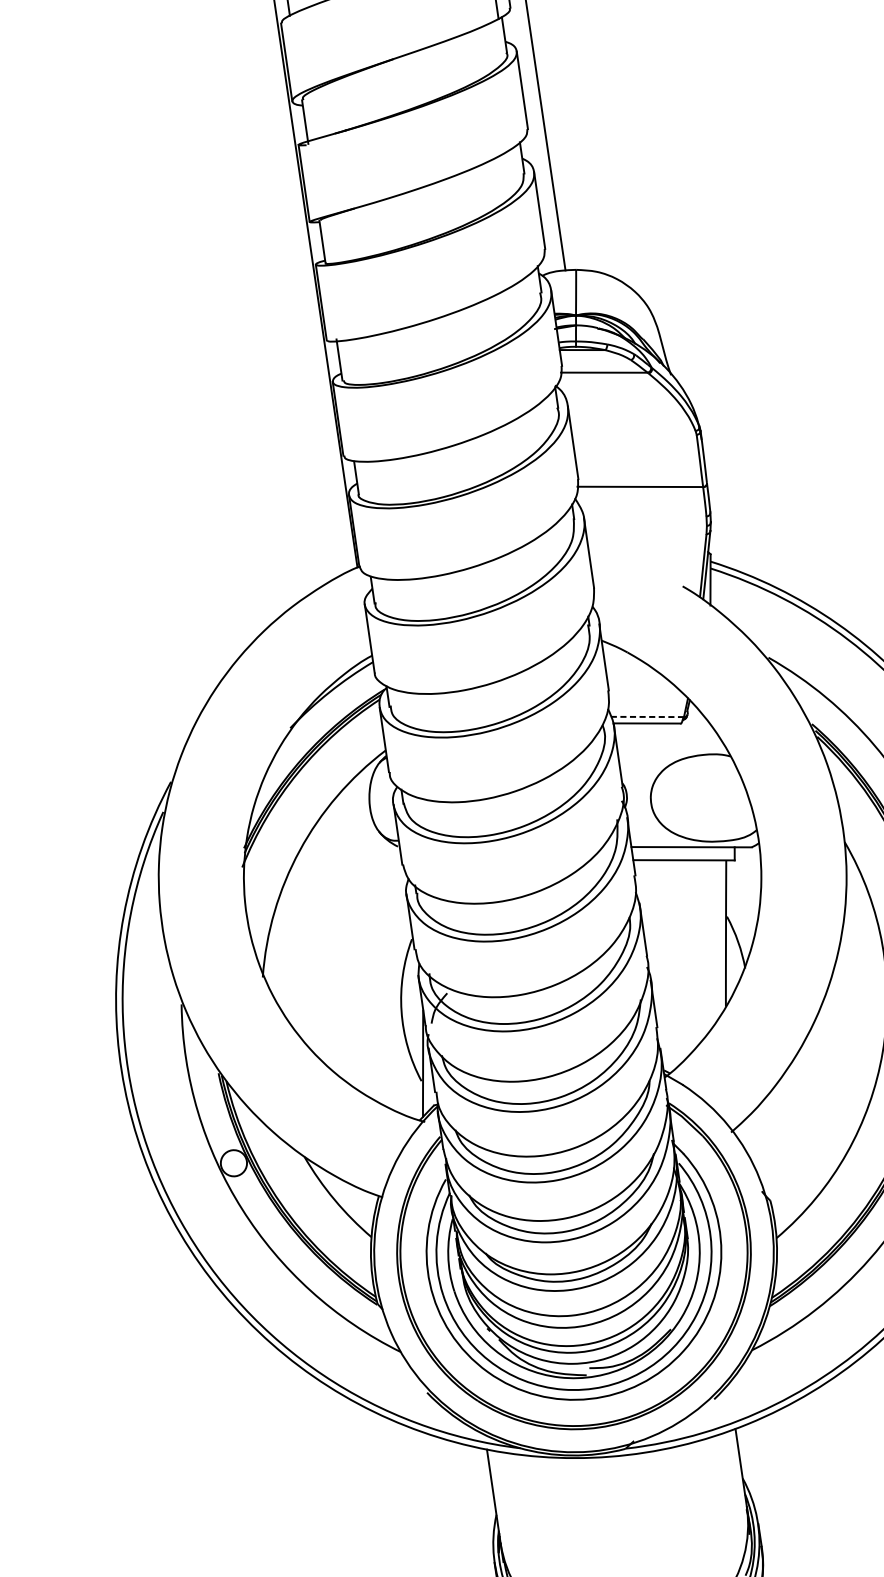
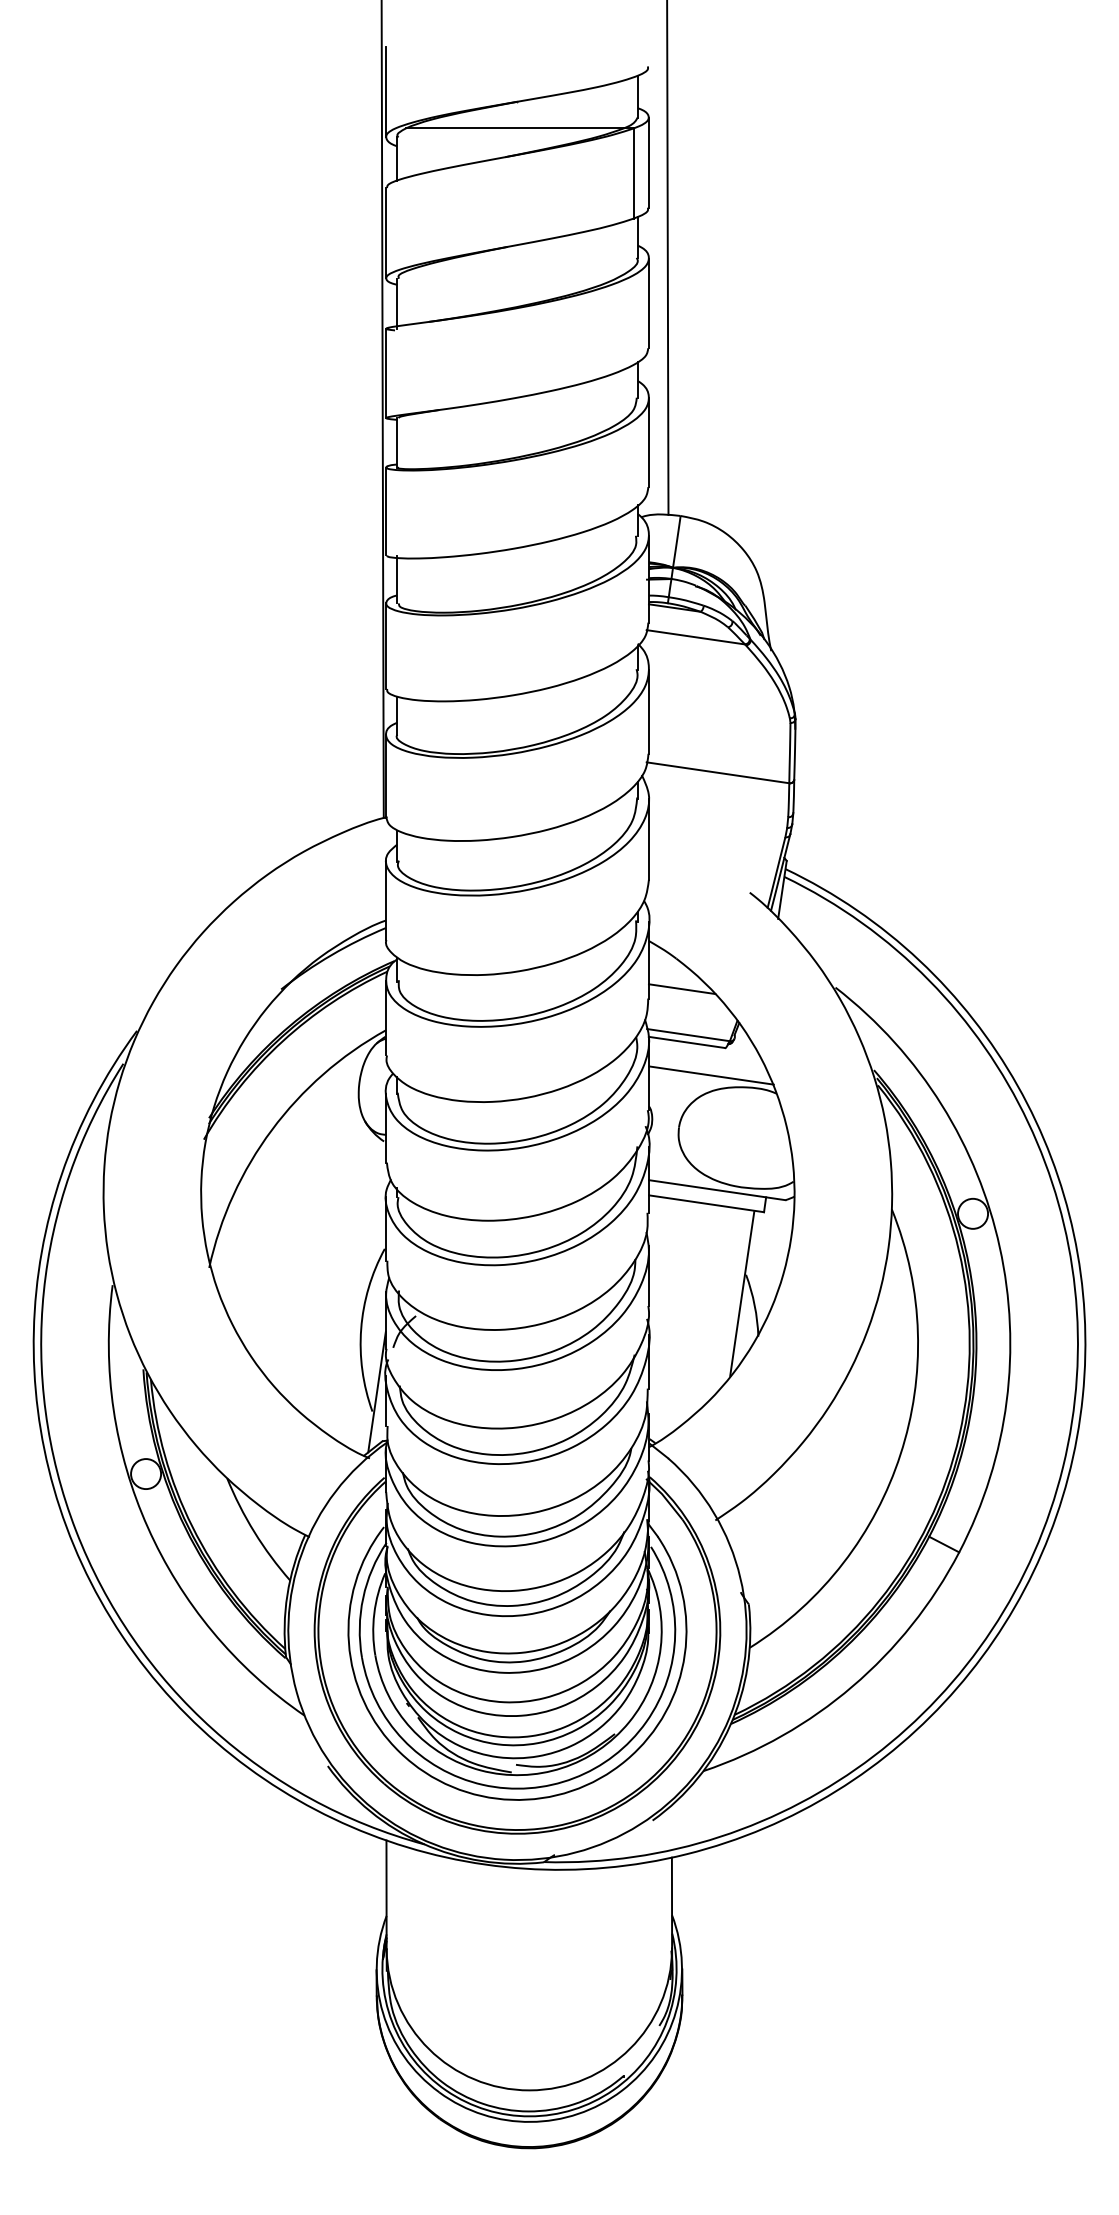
line: (635, 678) -> (681, 989), added
line: (647, 717) -> (688, 1035), dashed -> solid
line: (672, 748) -> (711, 1075), added

